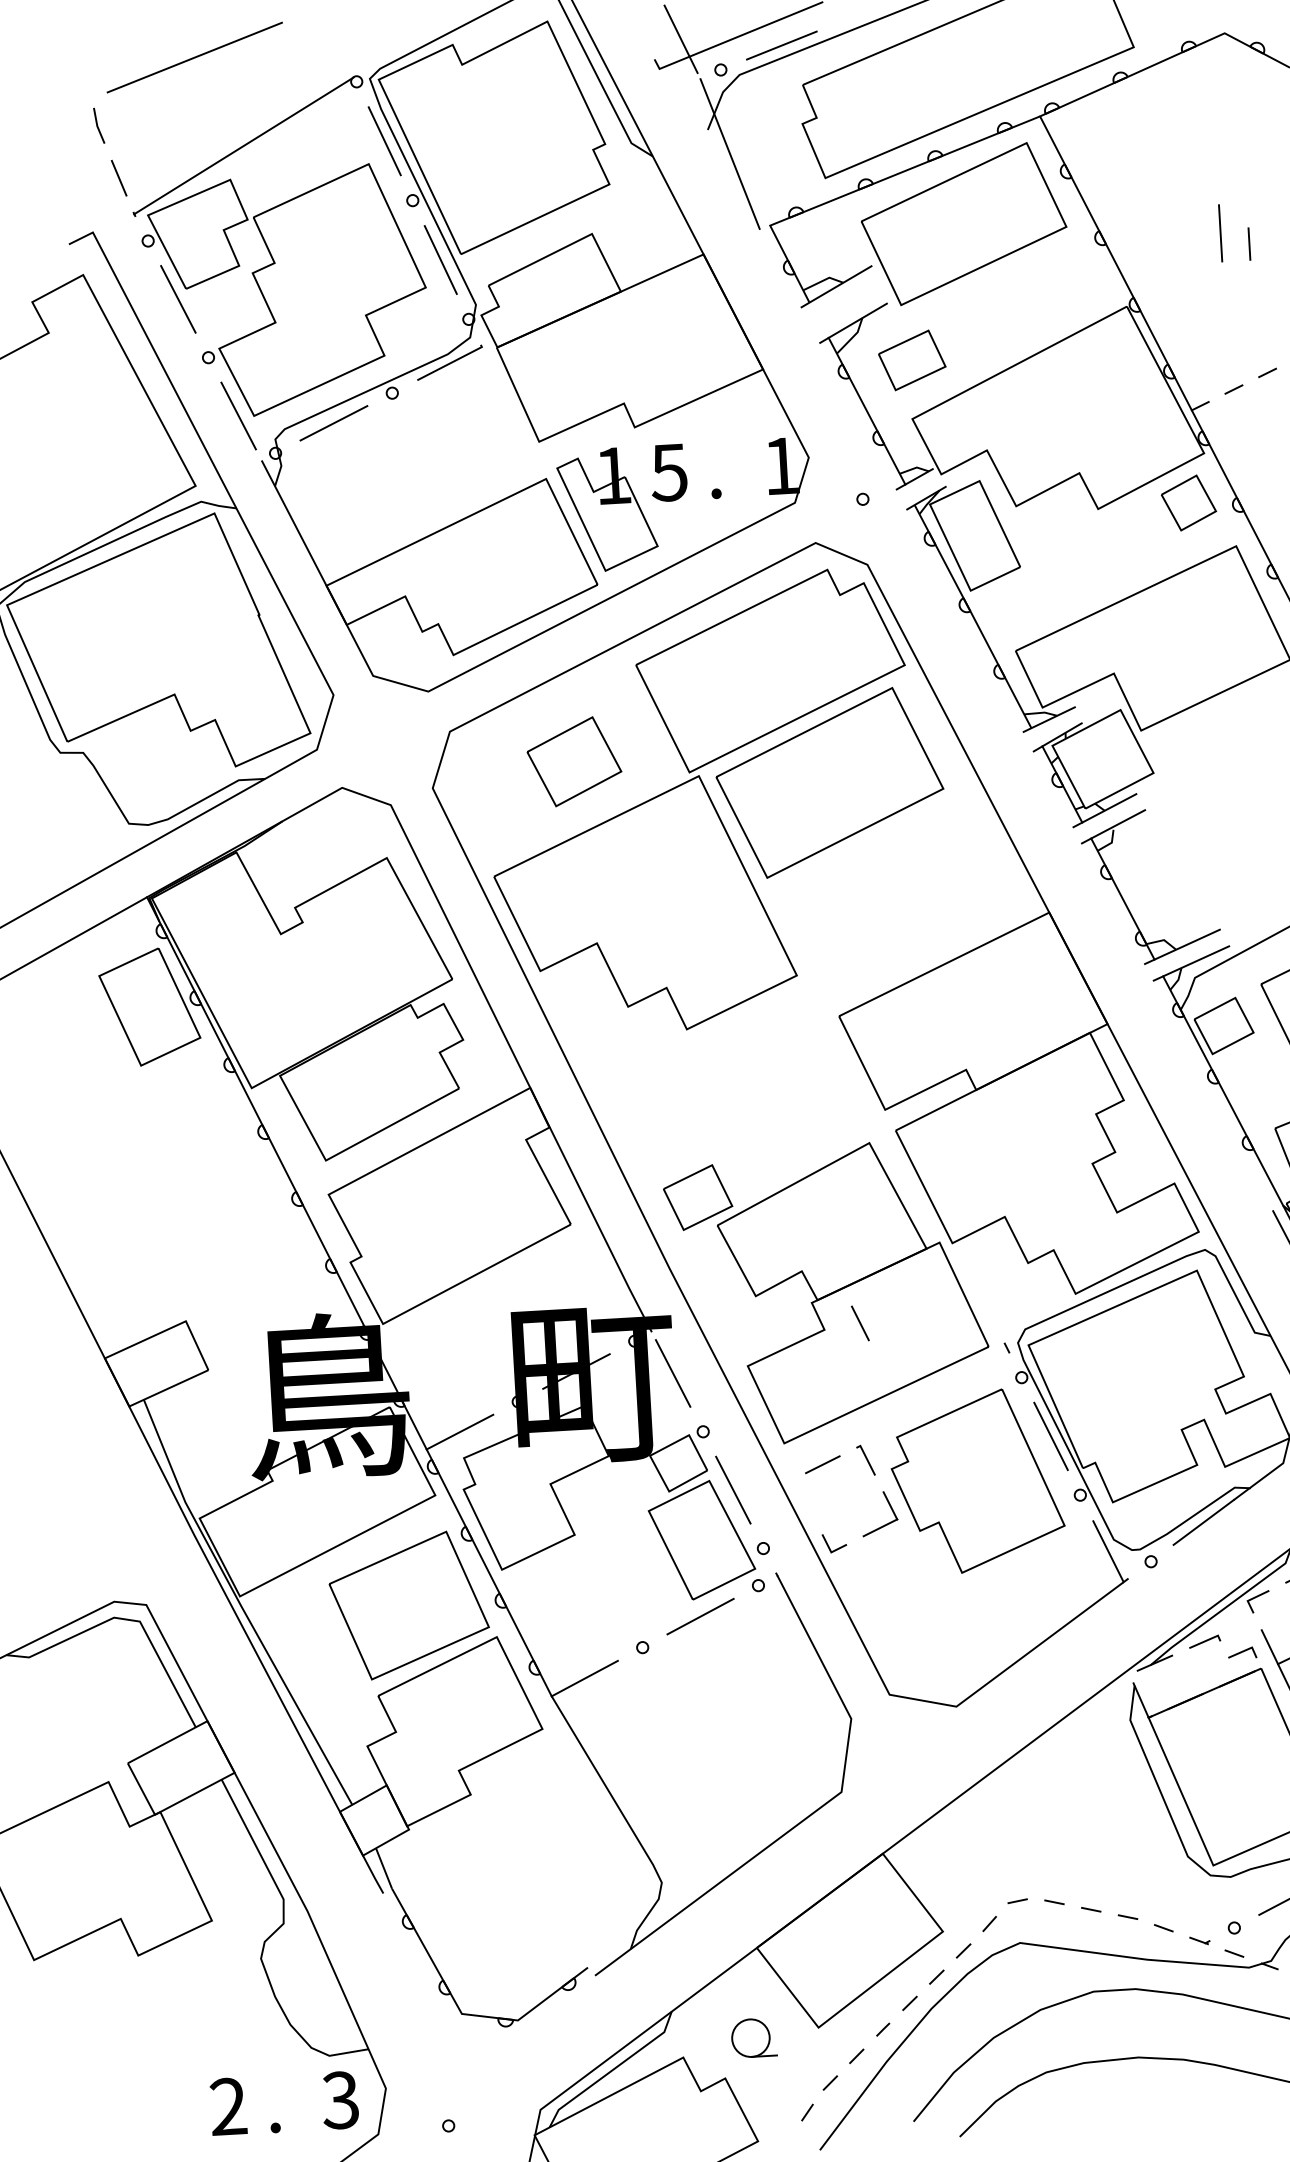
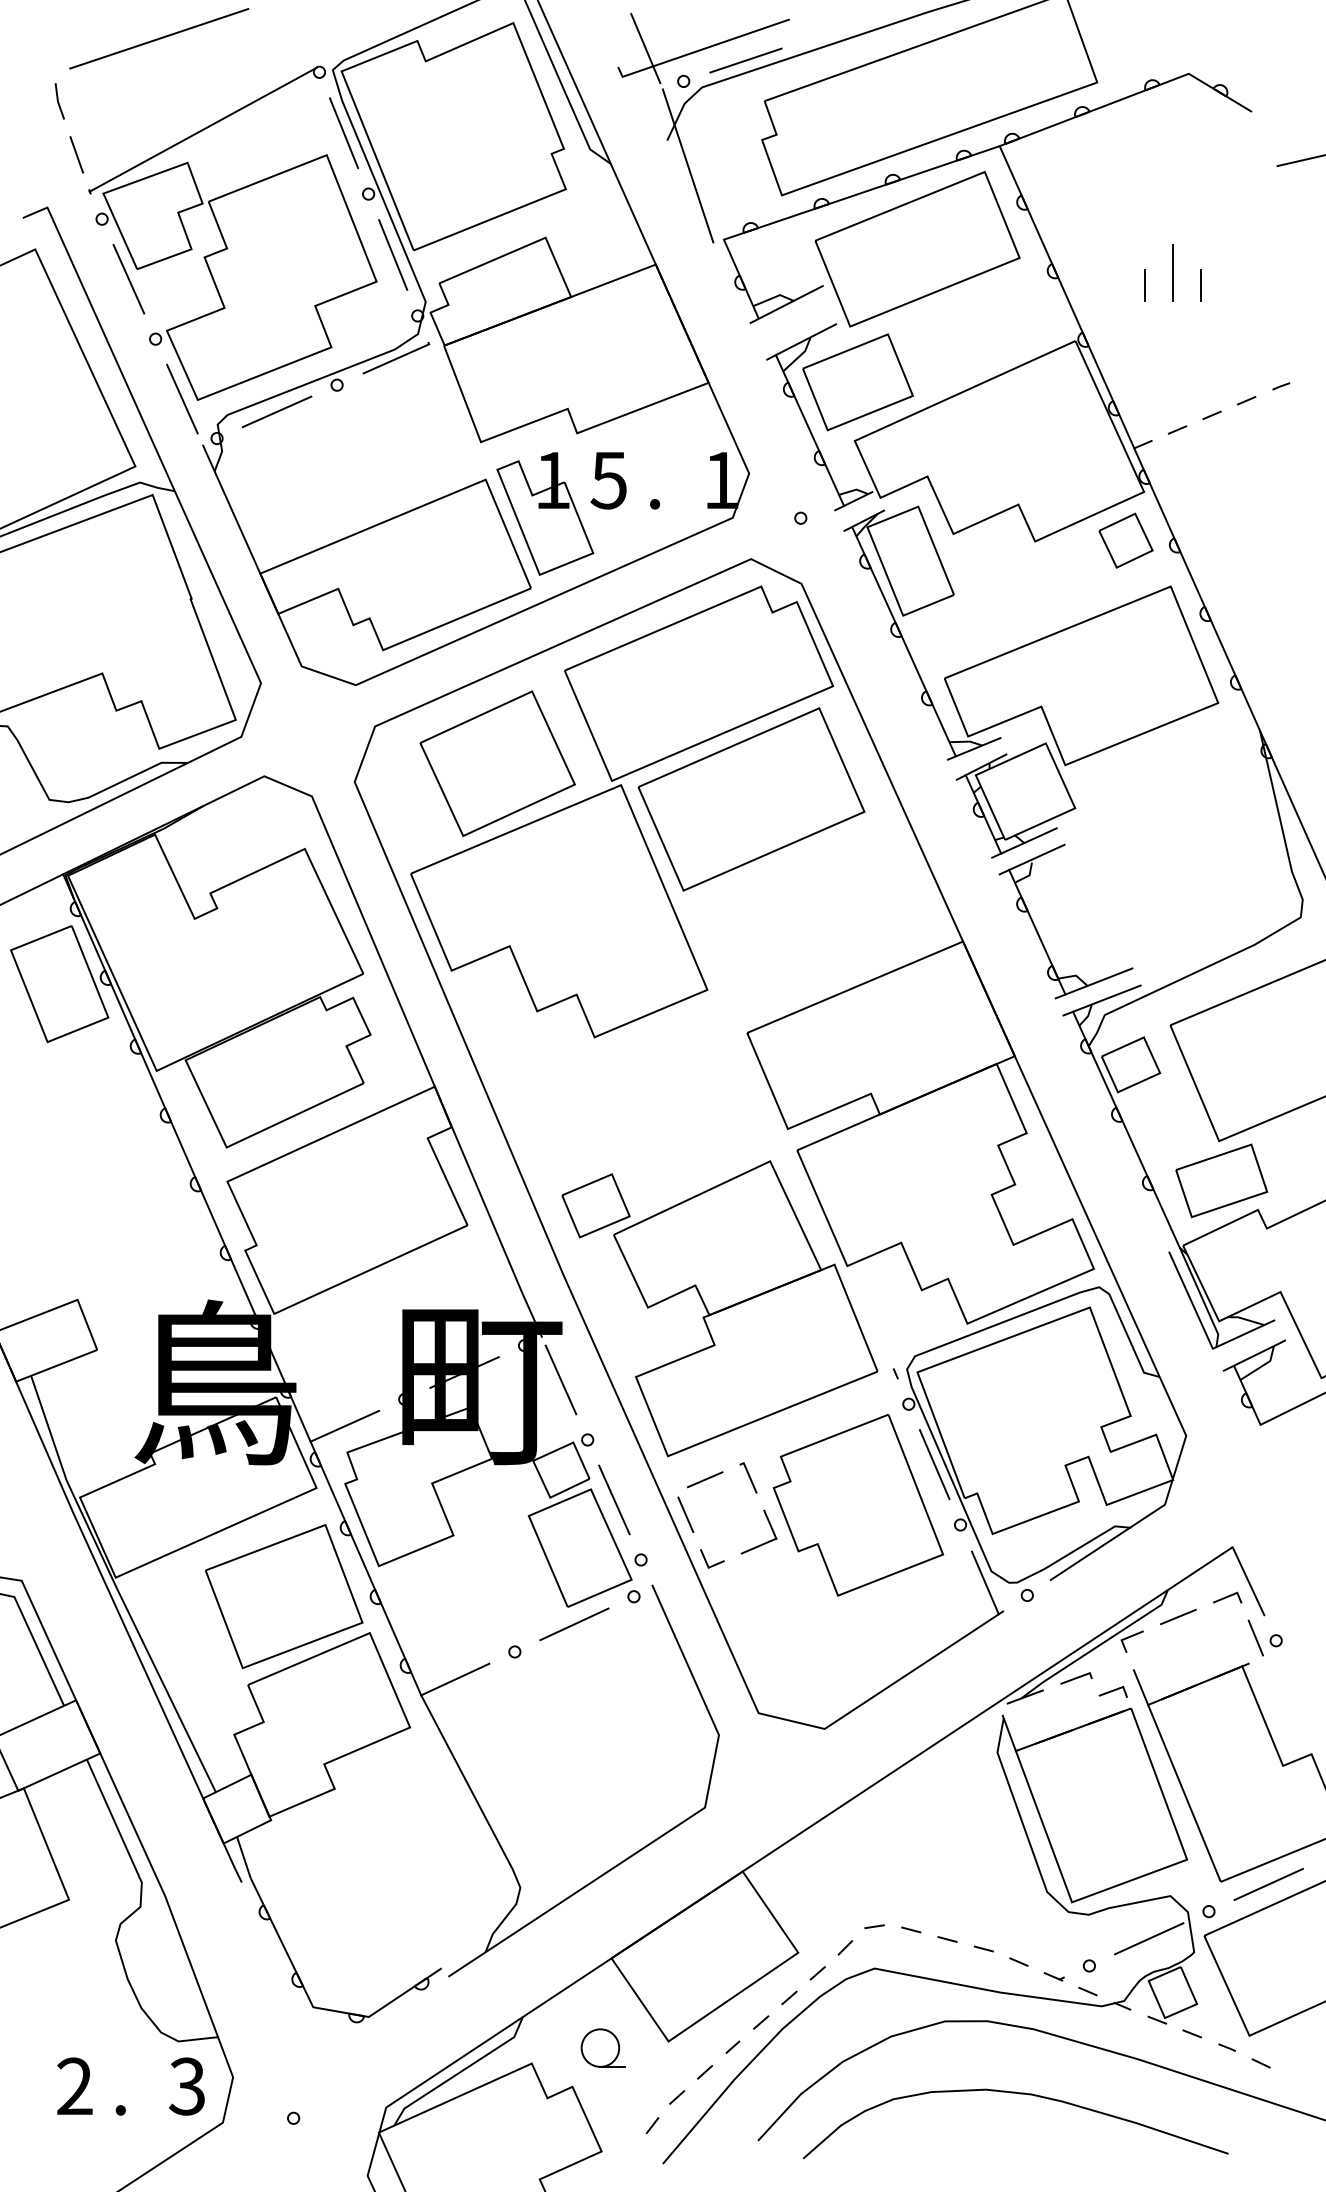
line: (1193, 247) -> (1145, 285), added
part: (911, 360) -> (857, 382), size x1.67
part: (574, 761) -> (497, 763), size x1.67
line: (860, 1323) -> (685, 1514), moved

